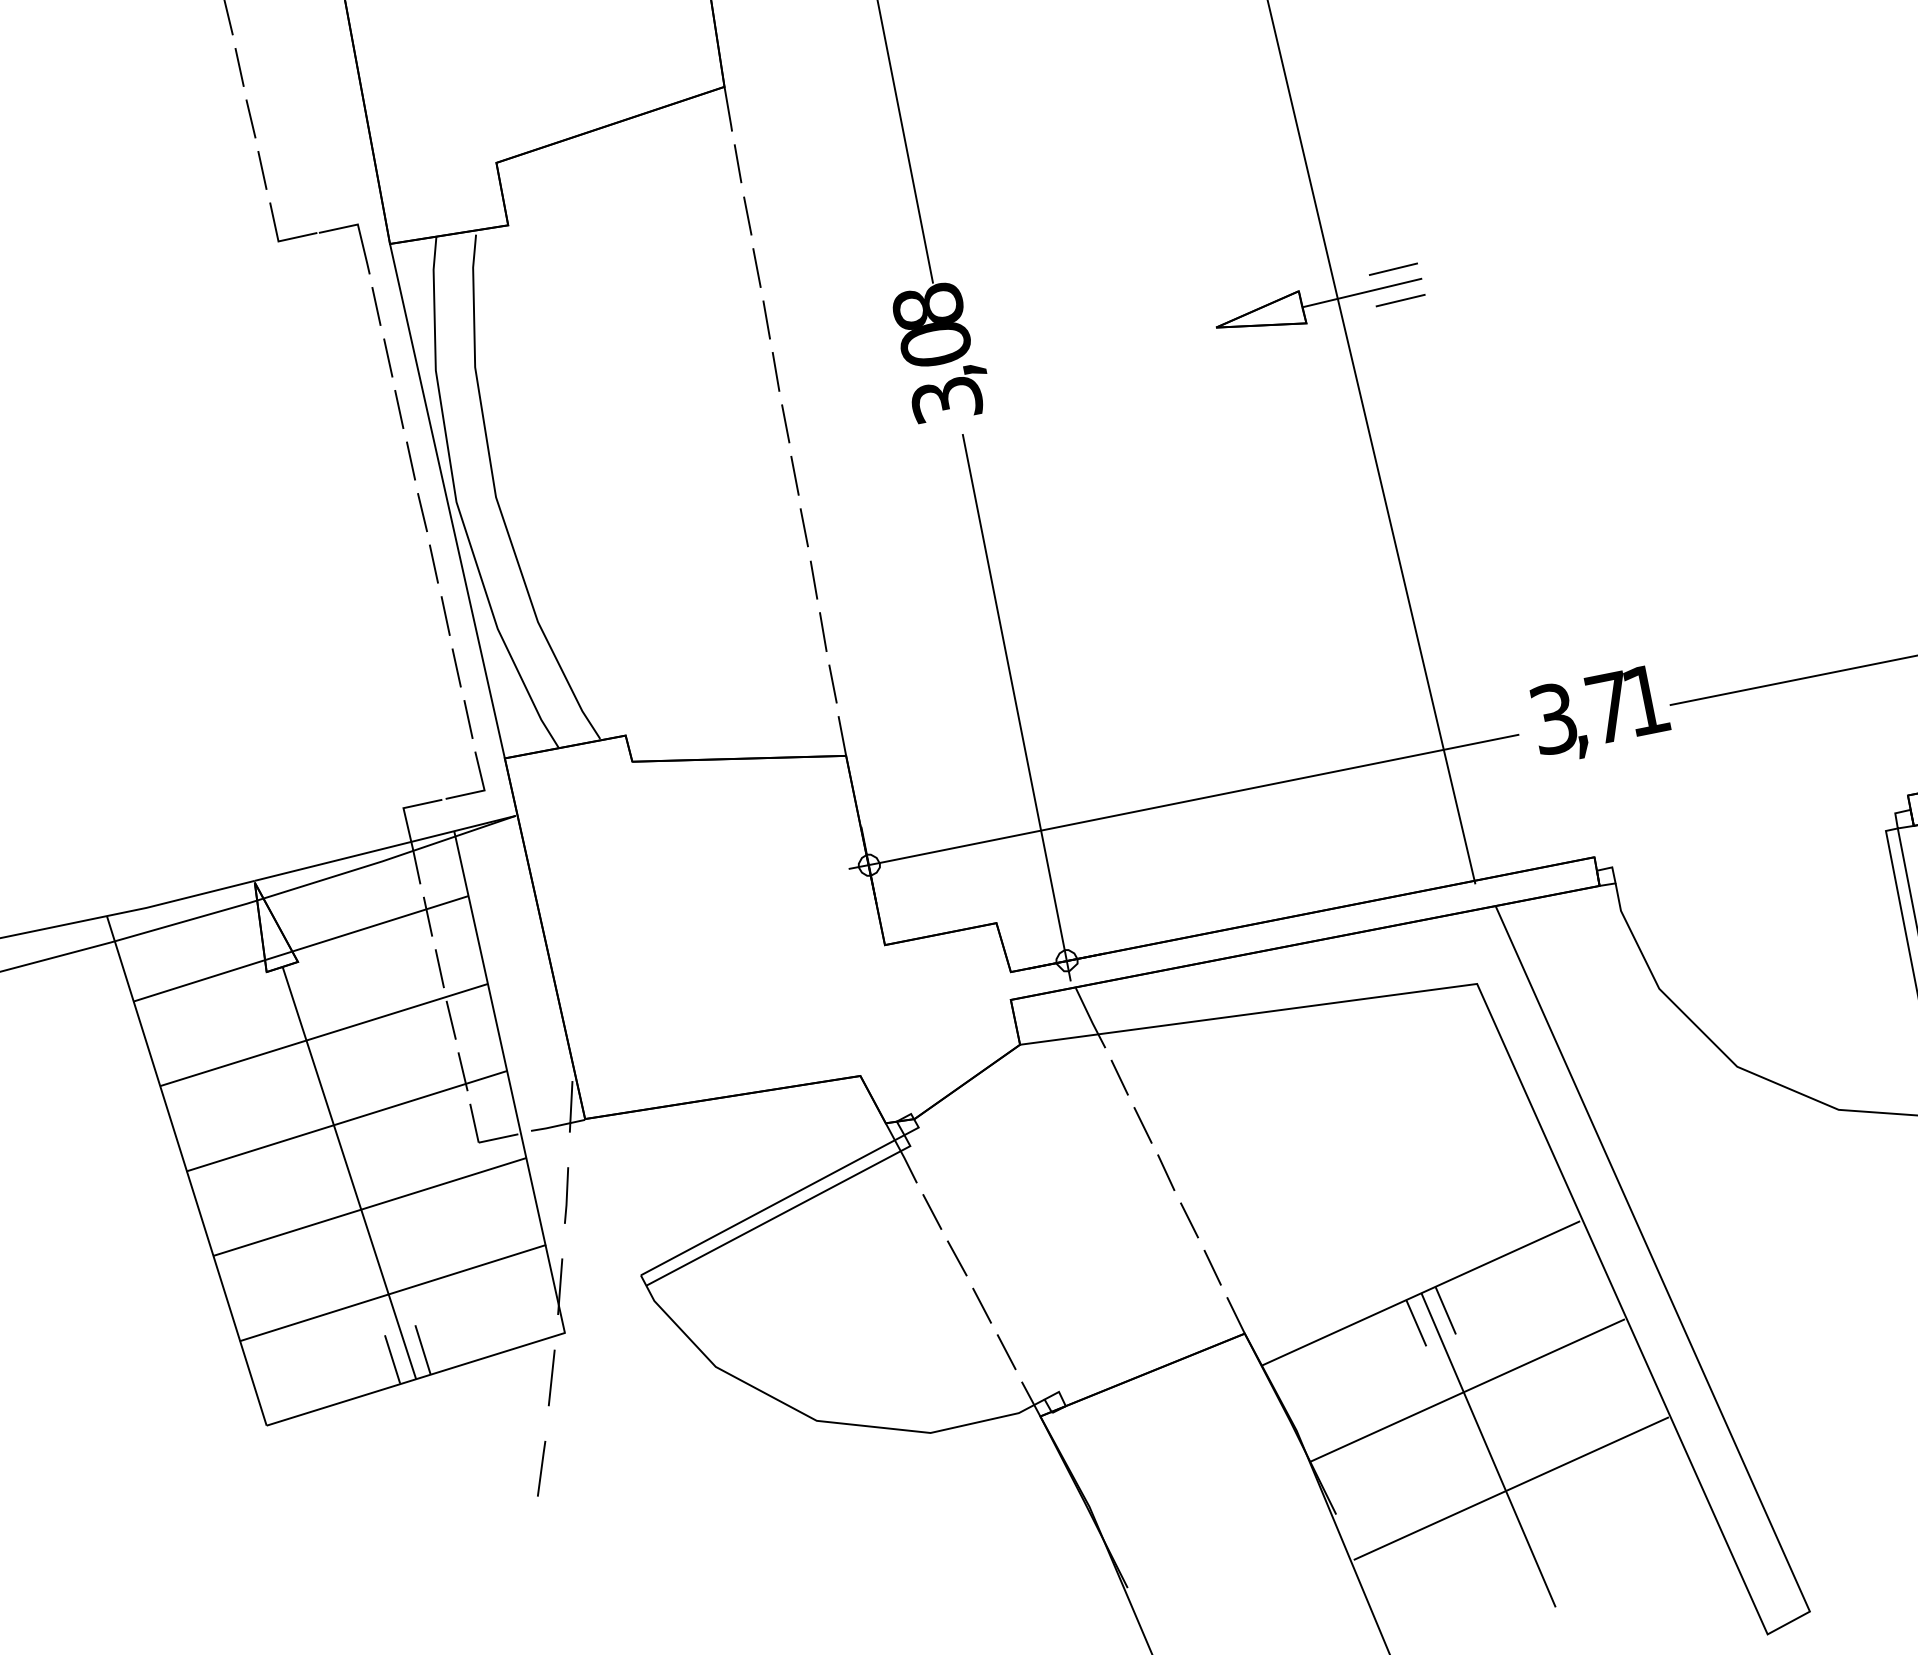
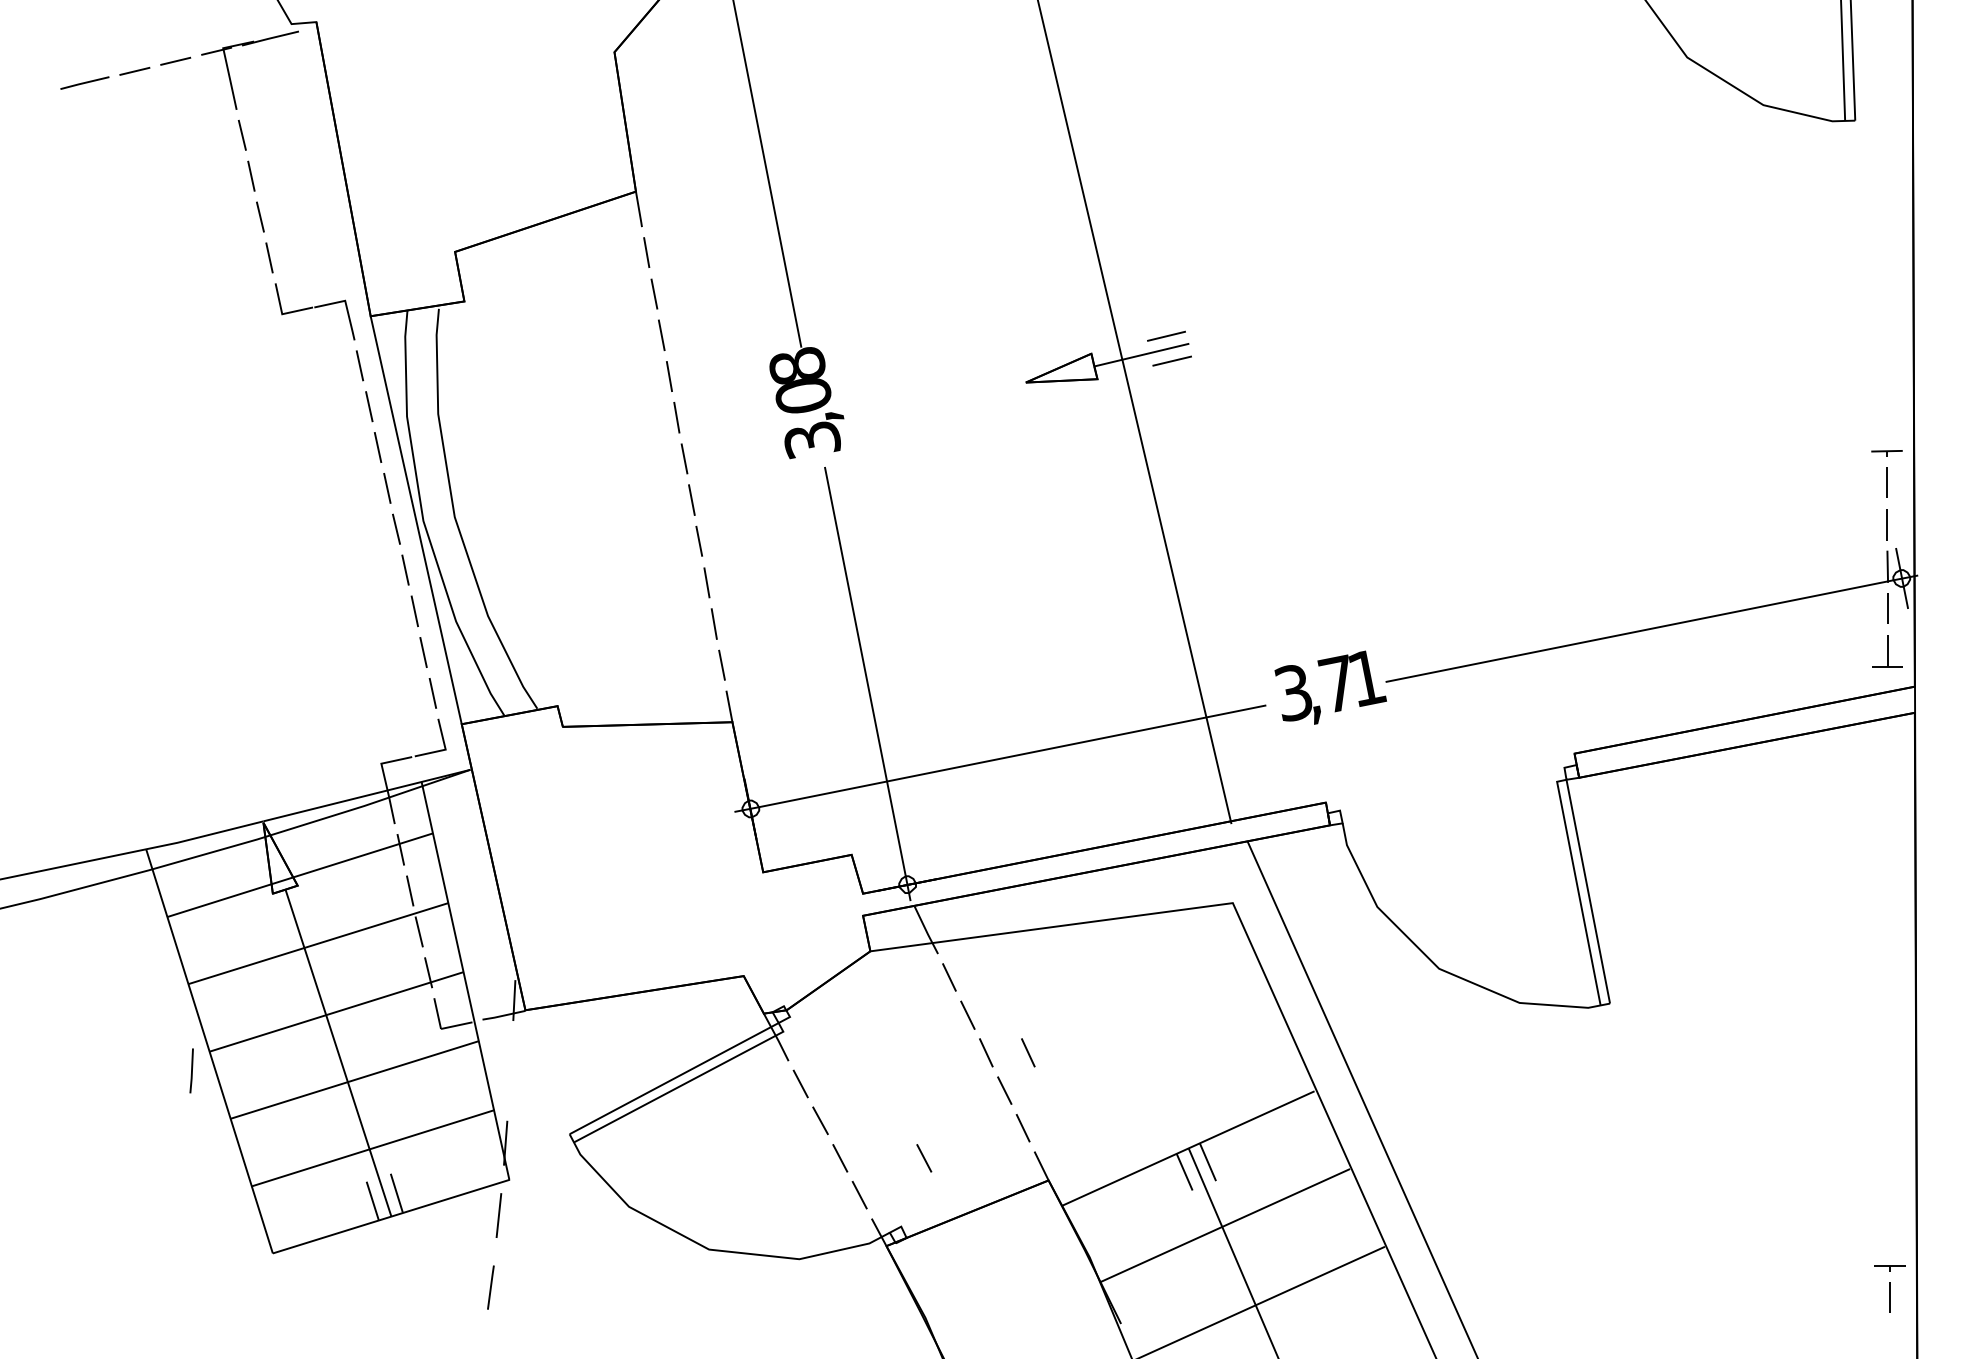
line: (1219, 1172) -> (1028, 1052), added
line: (566, 1195) -> (191, 1070), moved
line: (1088, 1305) -> (924, 1158), added

